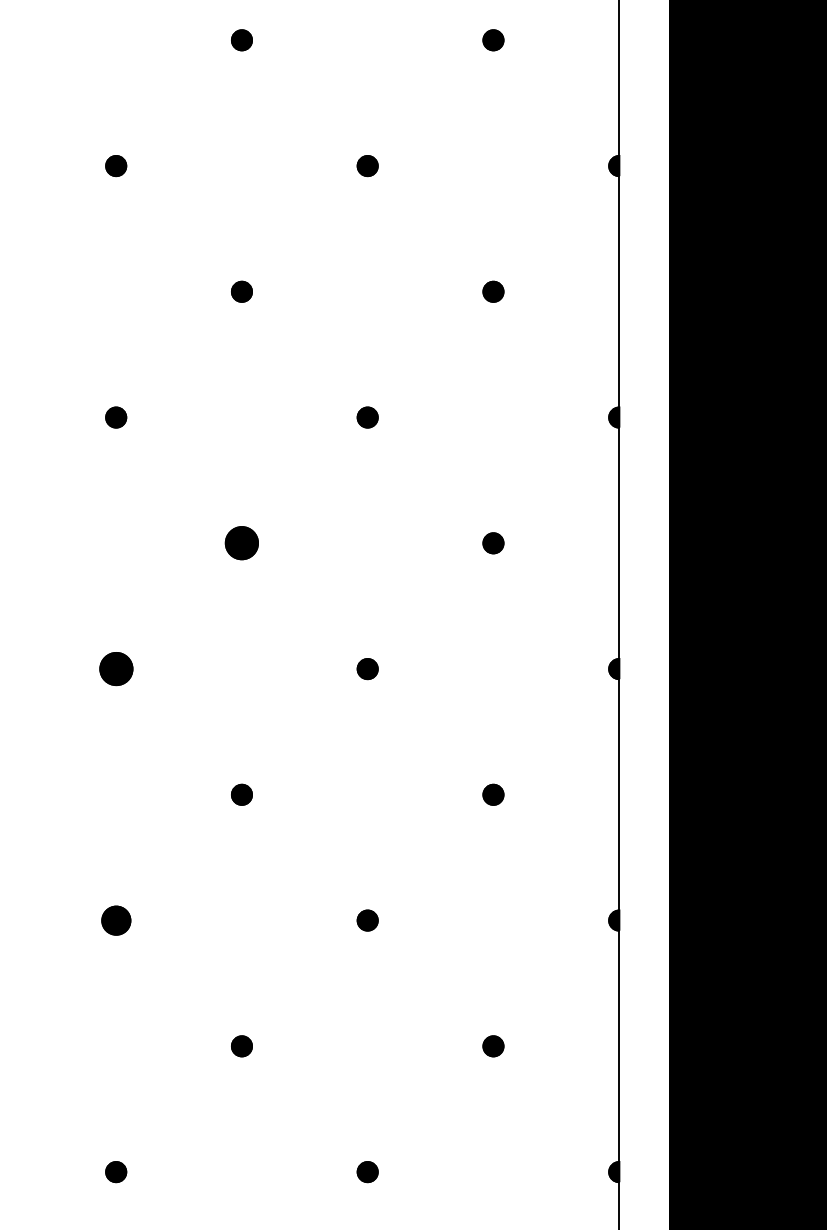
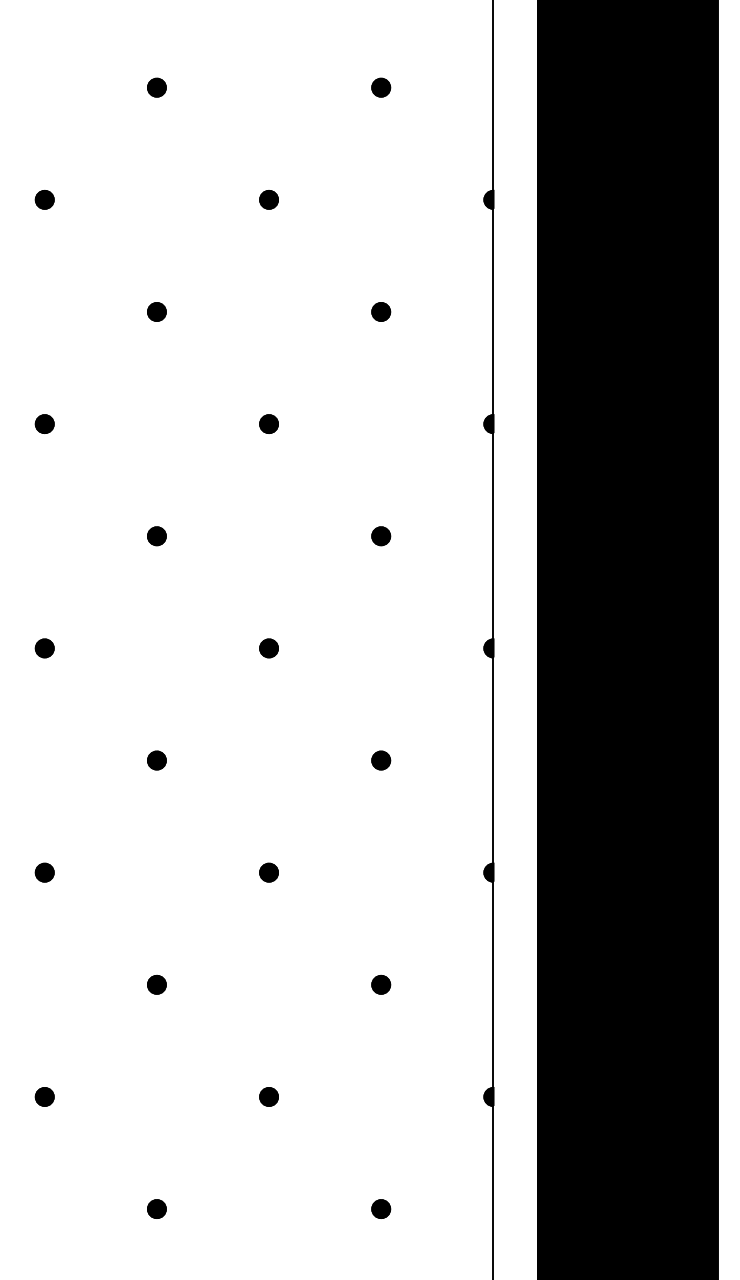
part: (241, 543) -> (156, 536), size x0.62
part: (115, 669) -> (44, 648), size x0.62
part: (115, 920) -> (44, 872), size x0.71

